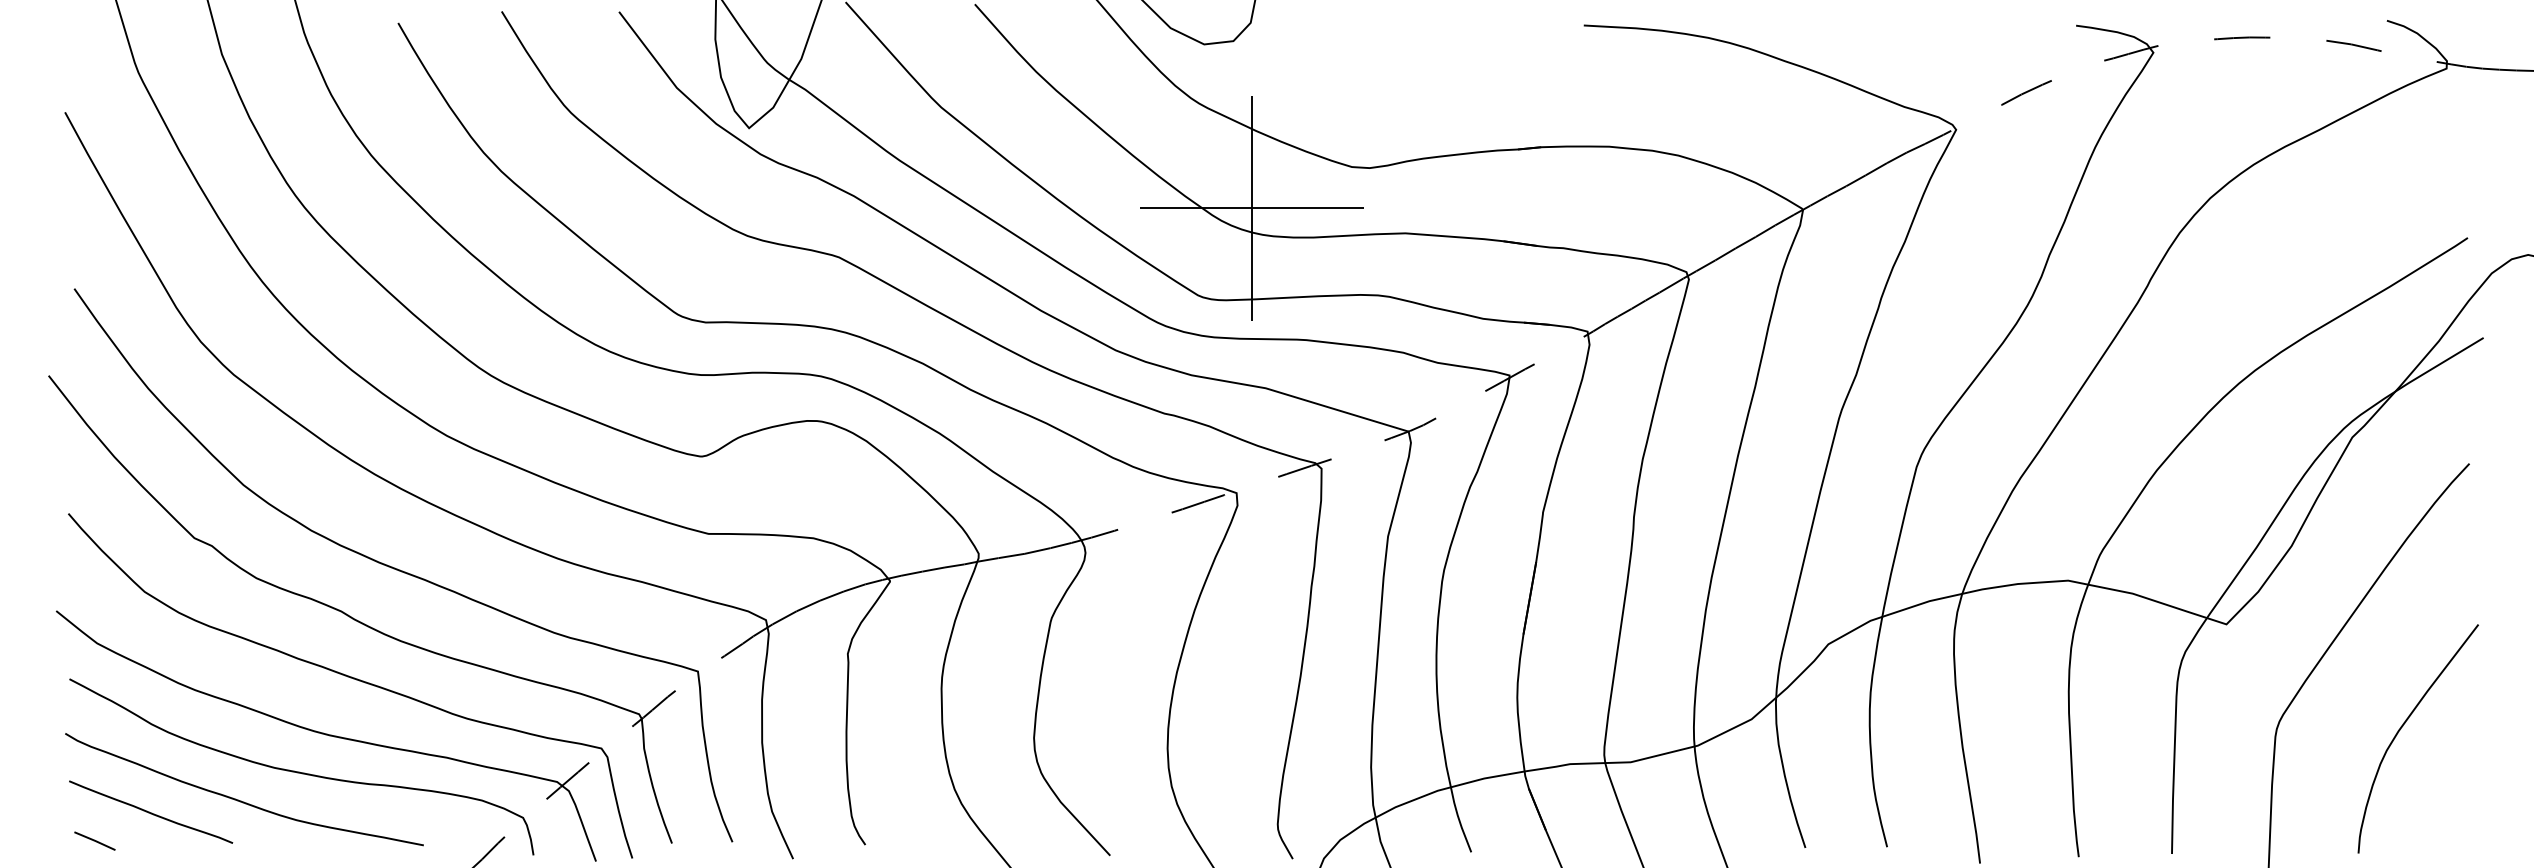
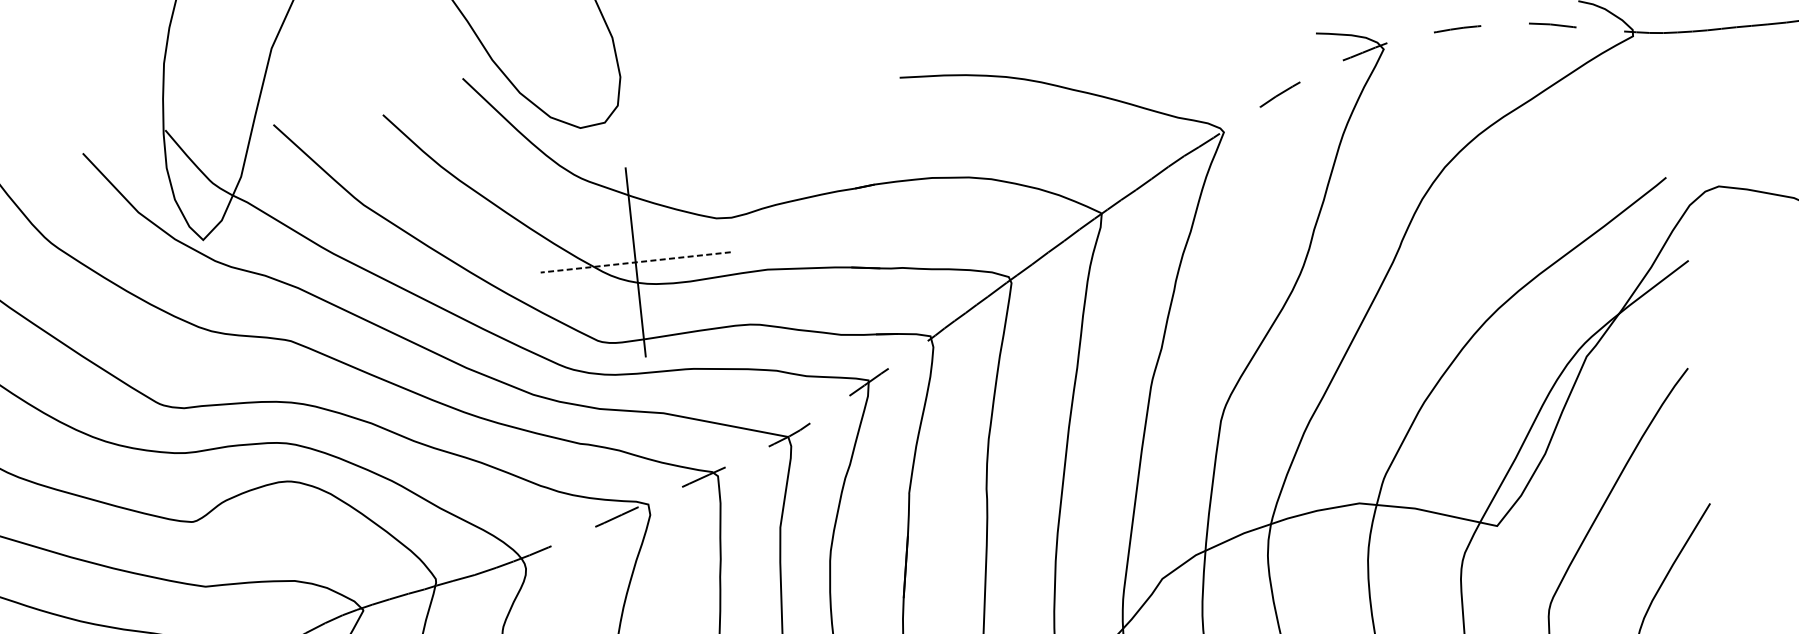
line: (1251, 208) -> (635, 262), solid -> dashed

